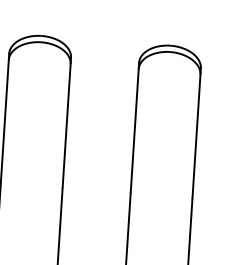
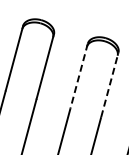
line: (135, 128) -> (79, 76), solid -> dashed
line: (195, 132) -> (109, 84), solid -> dashed

